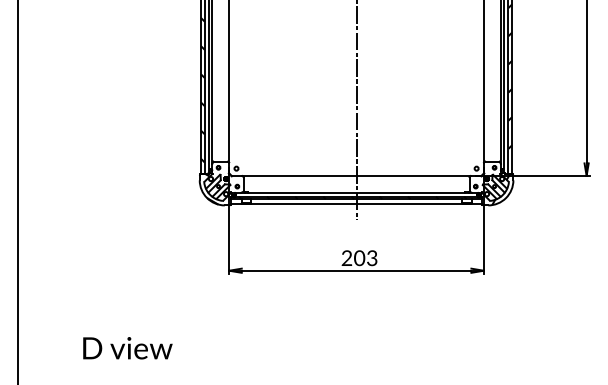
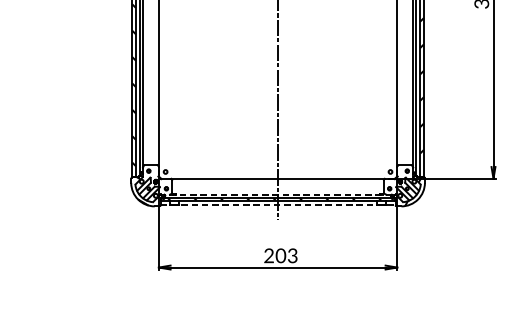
line: (356, 192) -> (278, 194), solid -> dashed
line: (357, 204) -> (278, 205), solid -> dashed

